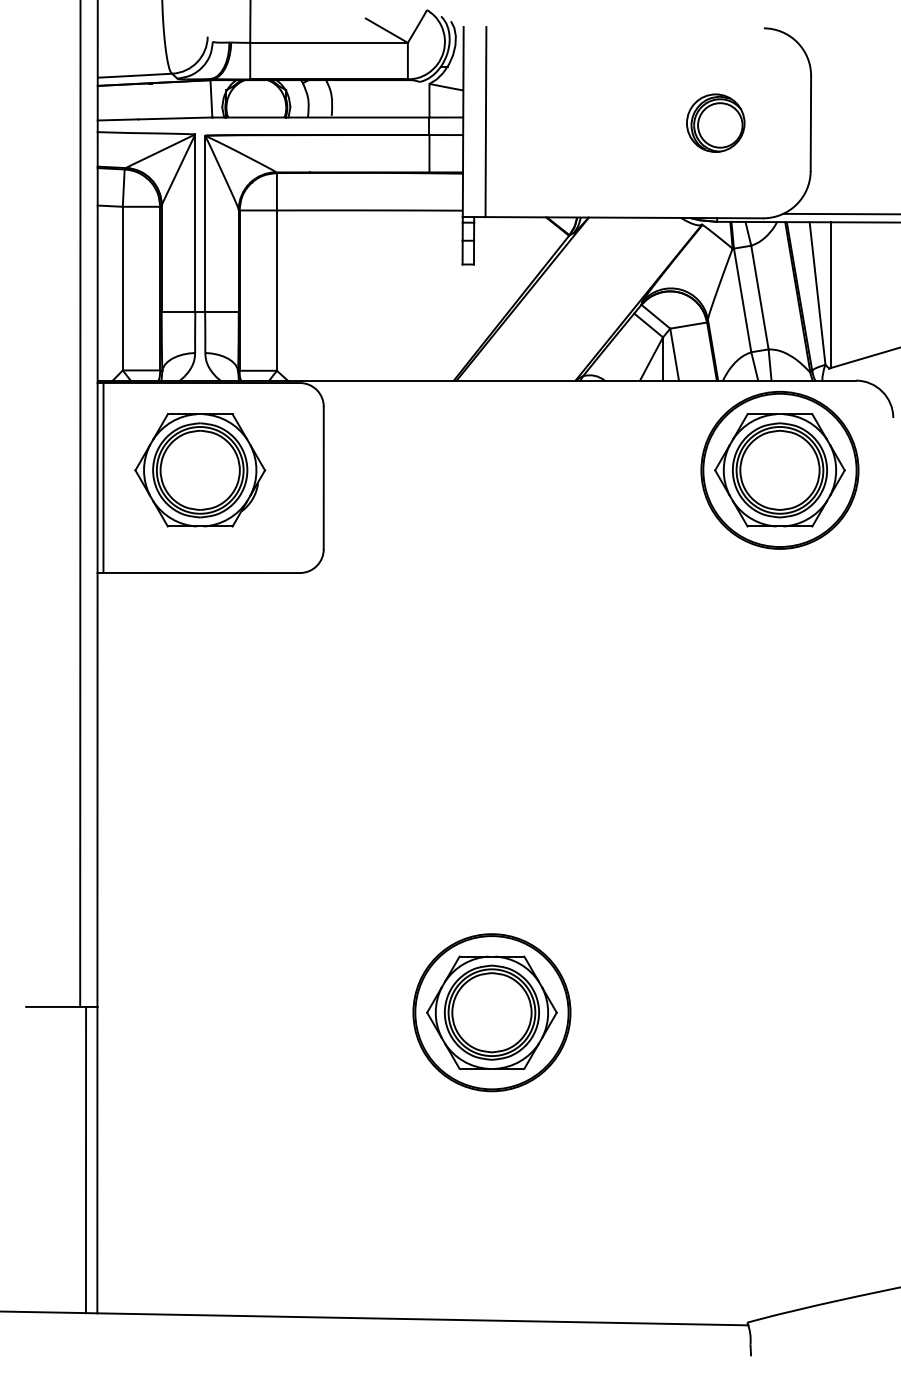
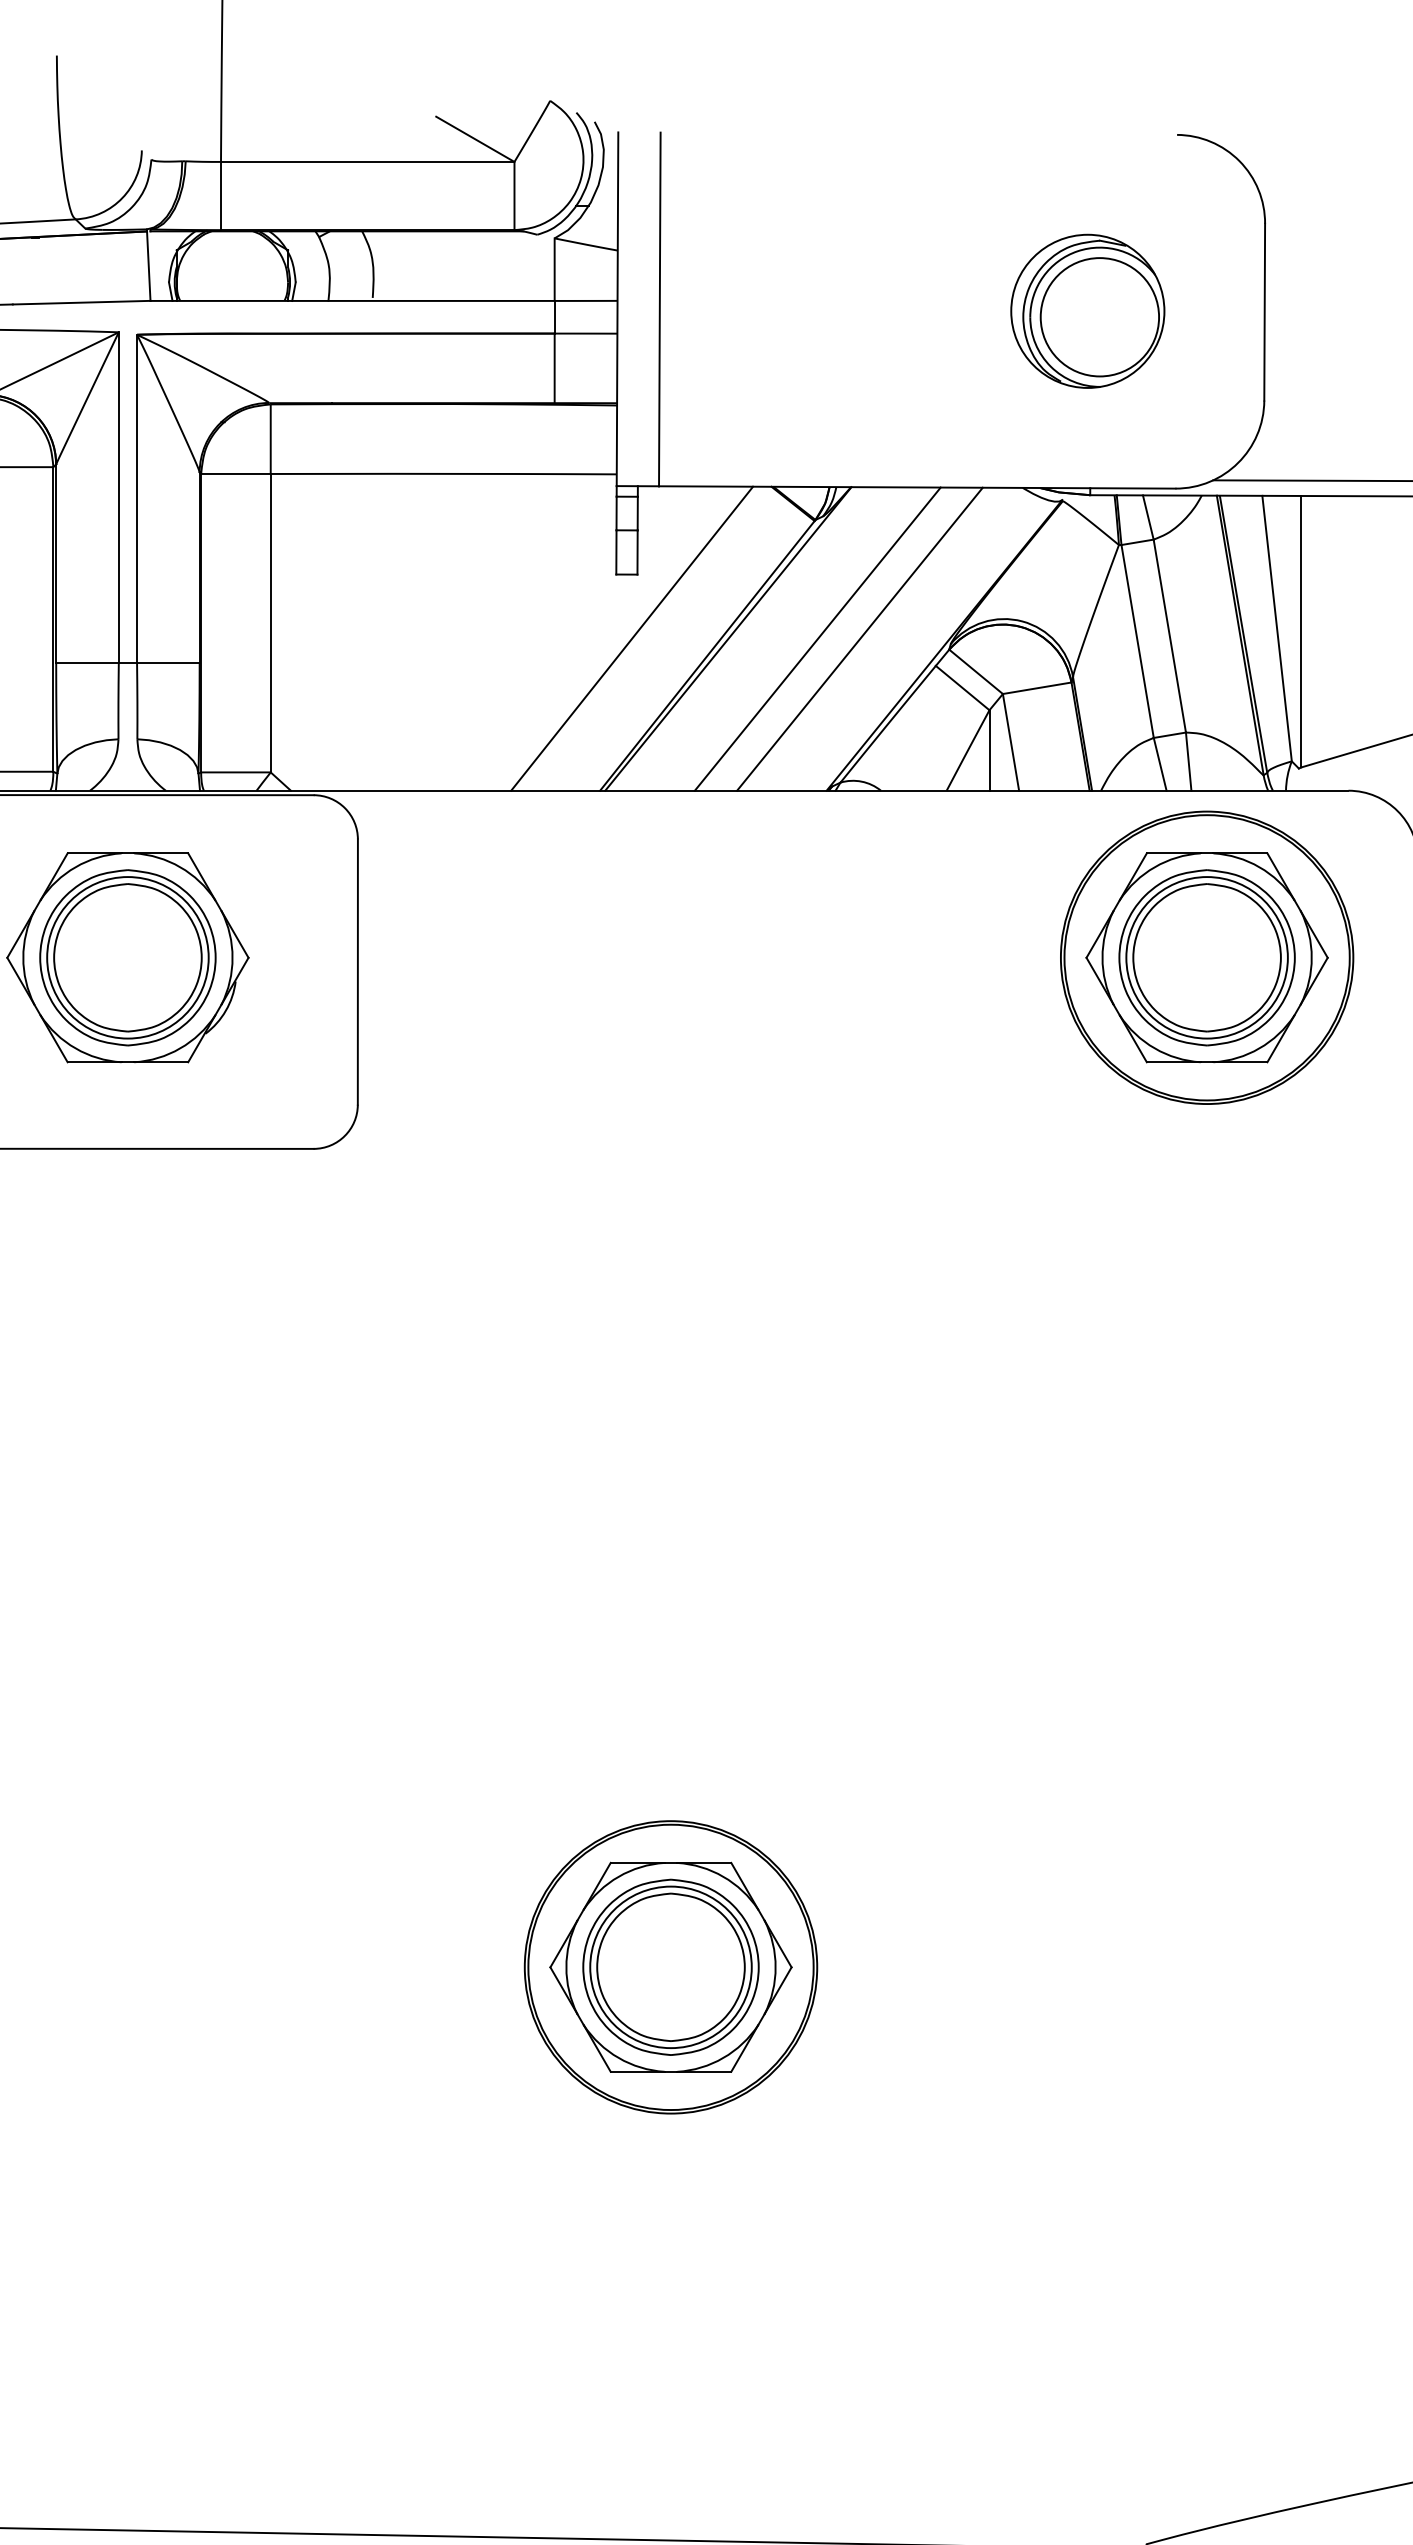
part: (715, 123) -> (1087, 312), size x1.43
line: (471, 298) -> (632, 637), added
line: (570, 298) -> (817, 637), added
line: (593, 298) -> (859, 637), added

